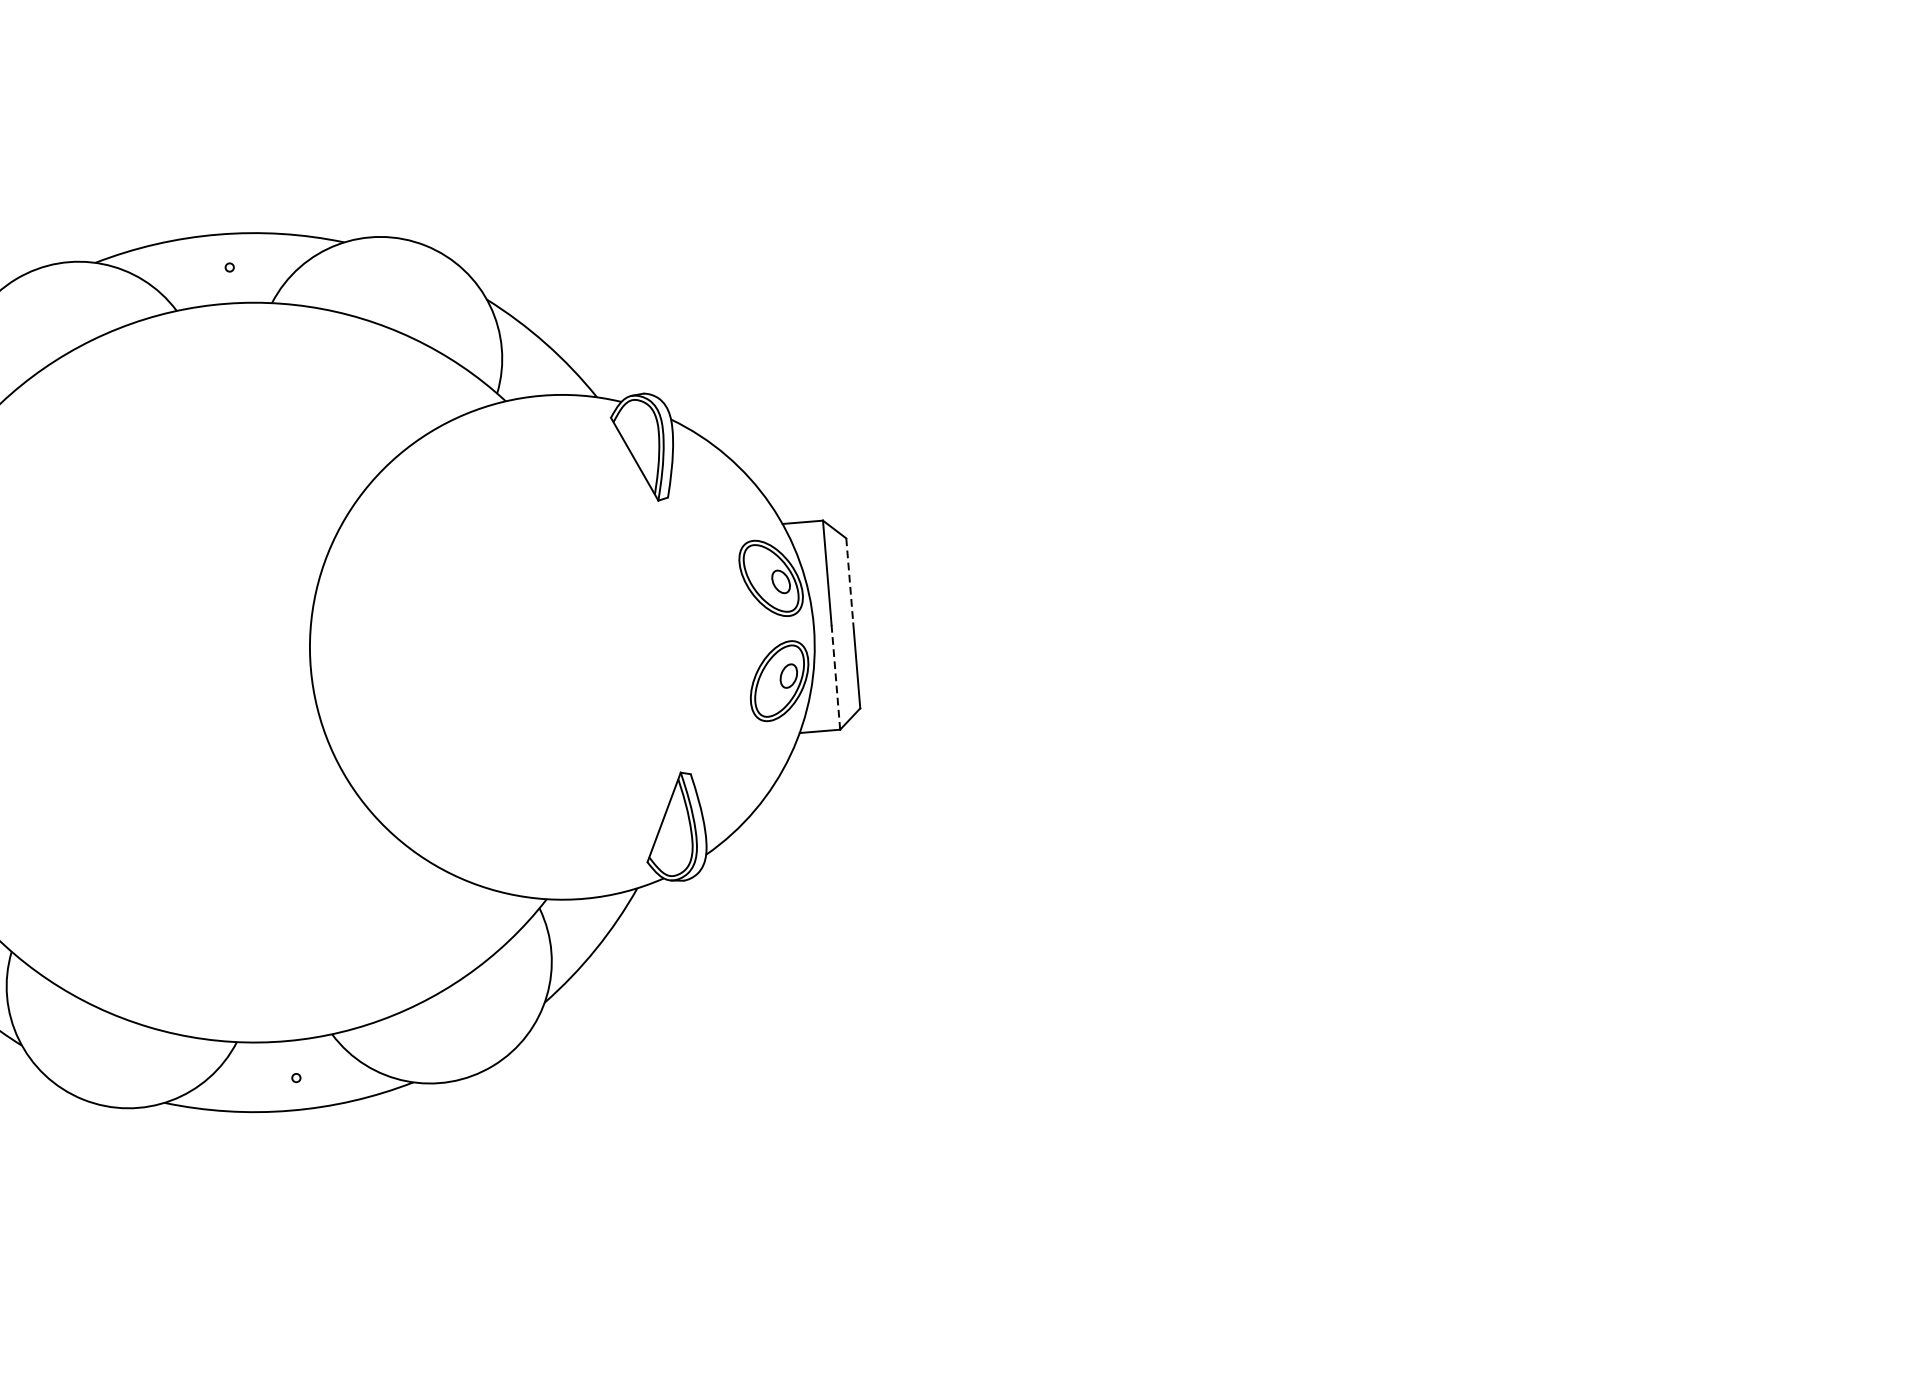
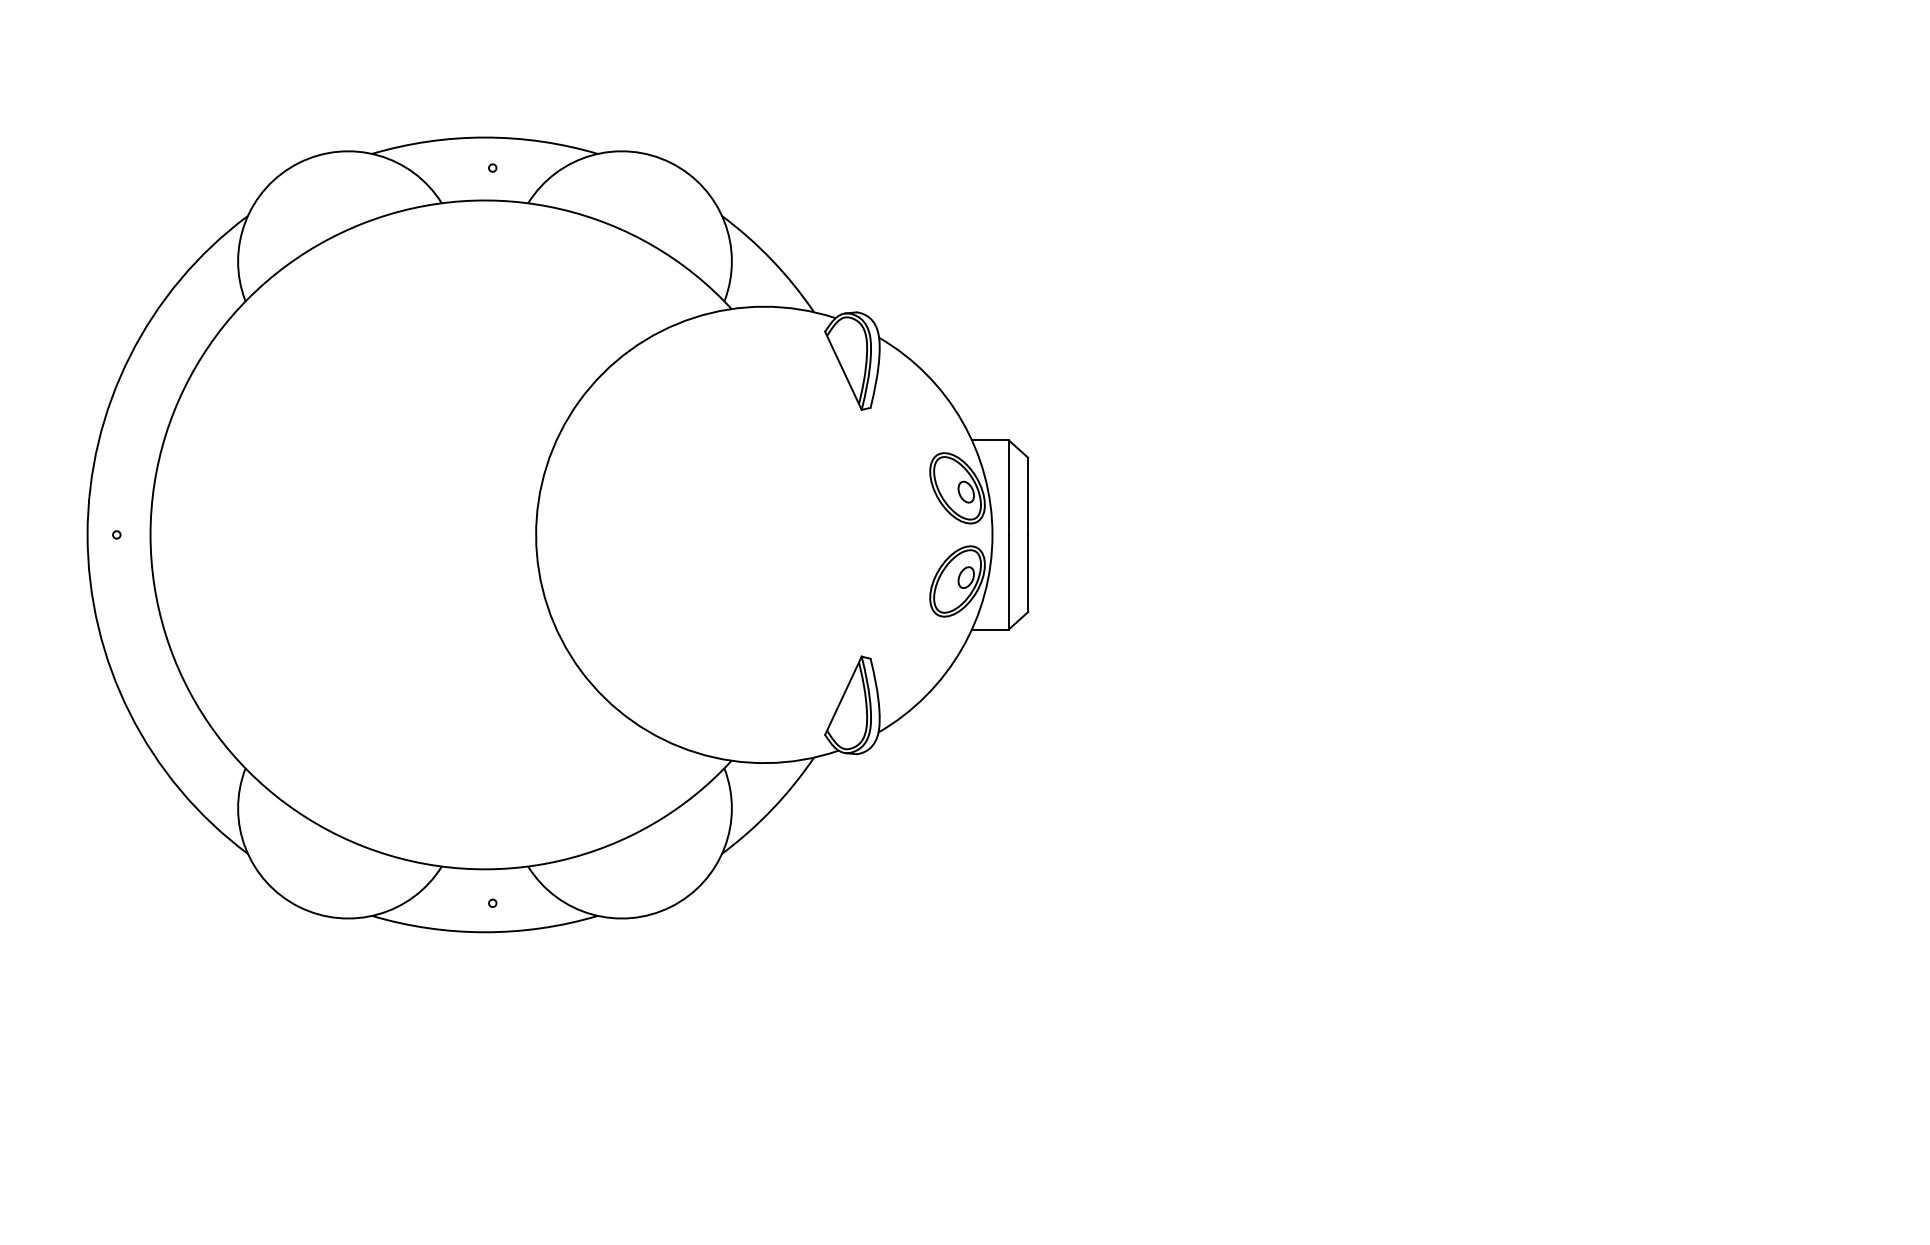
line: (850, 581) -> (1028, 496), dashed -> solid
line: (835, 676) -> (1008, 581), dashed -> solid

